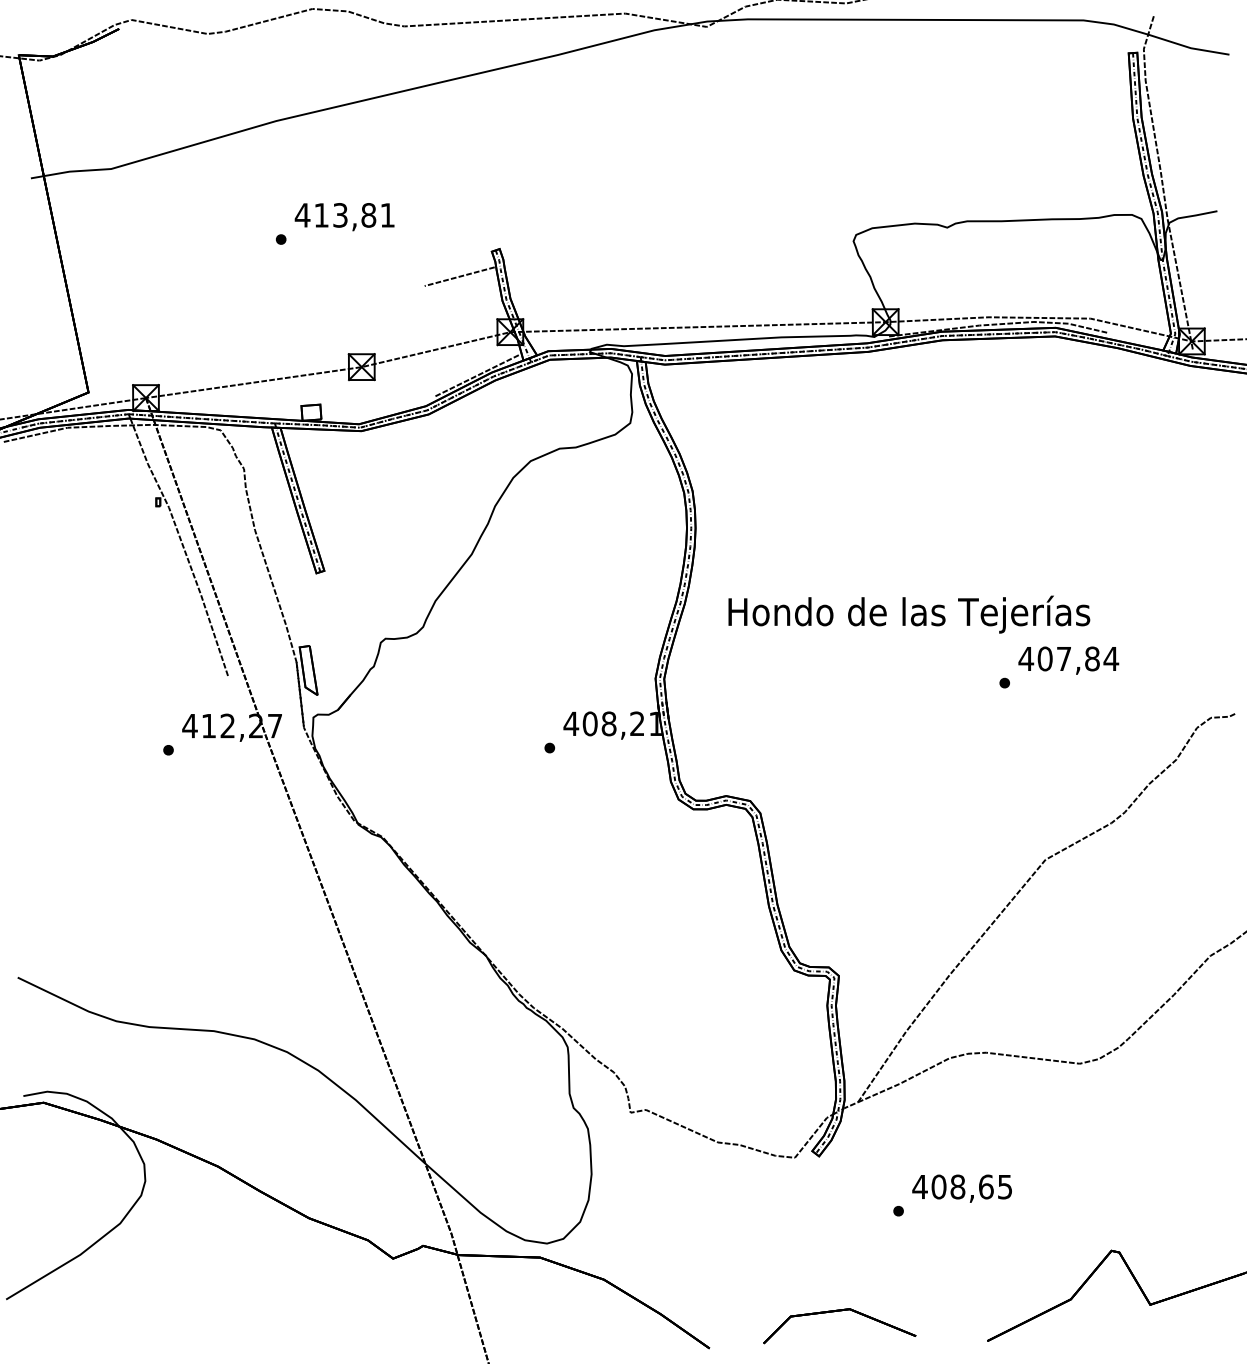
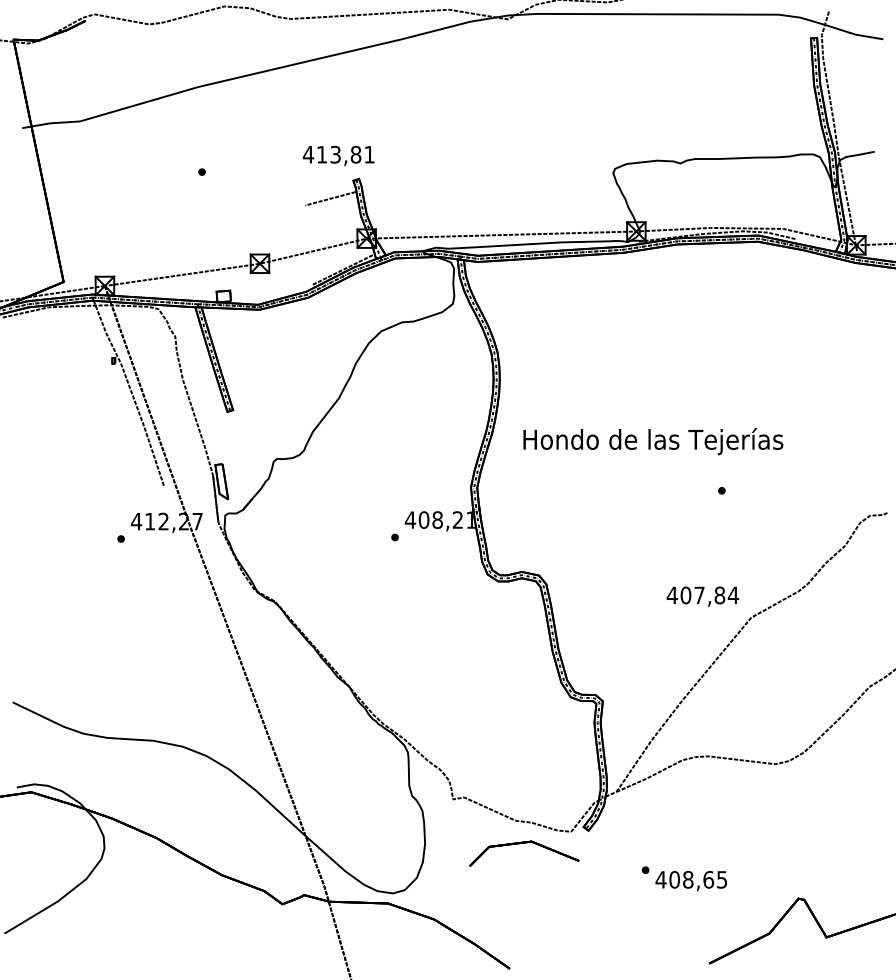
text: (344, 216) -> (338, 155), moved
text: (1068, 660) -> (702, 596), moved
text: (962, 1189) -> (691, 881), moved
part: (839, 1311) -> (524, 843), moved

